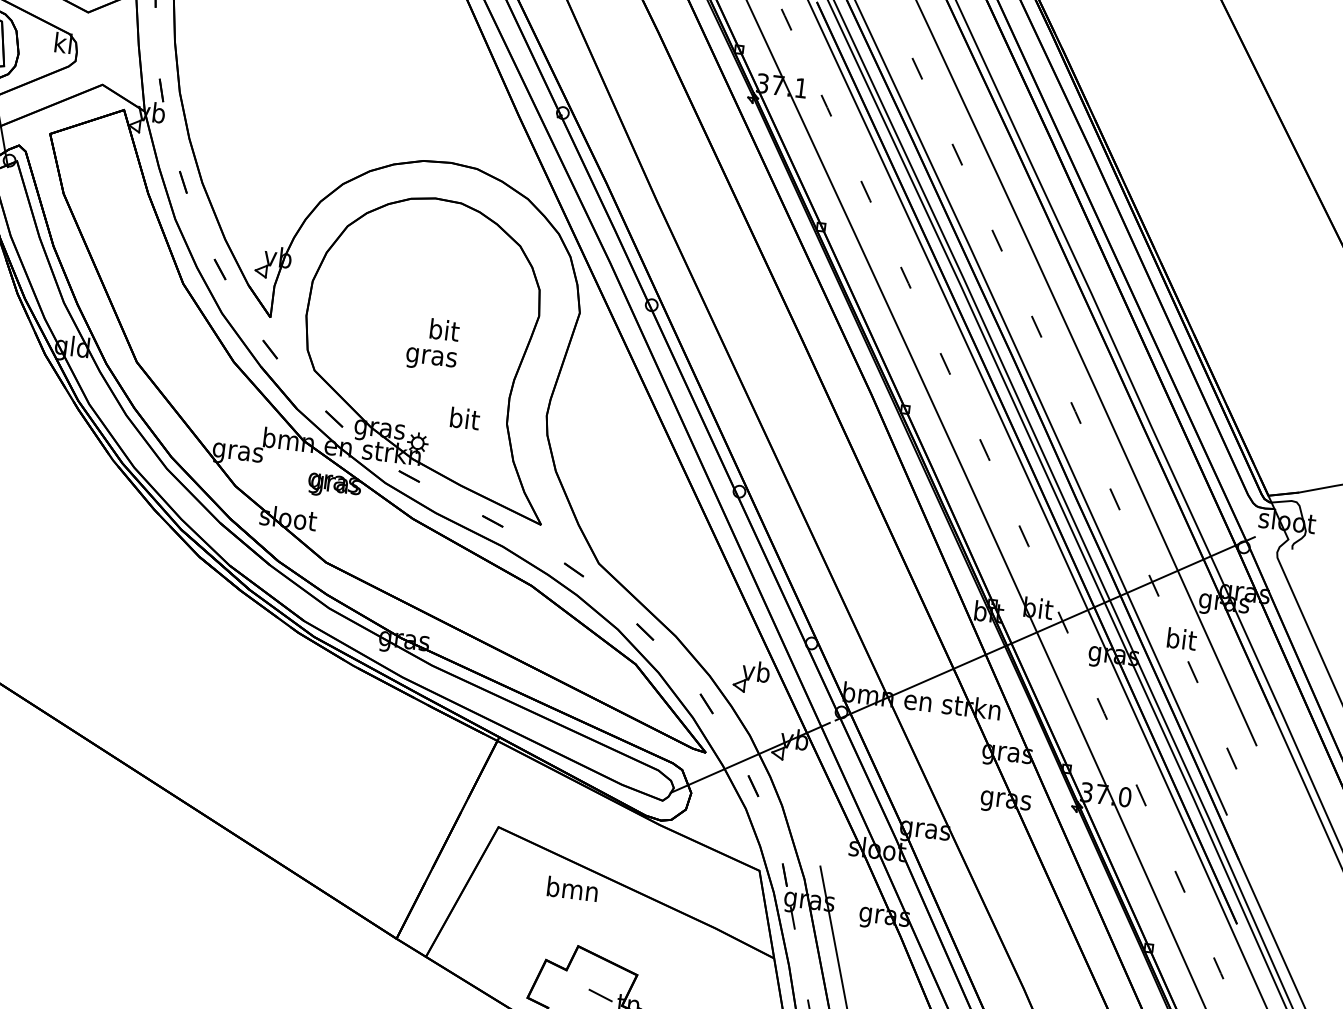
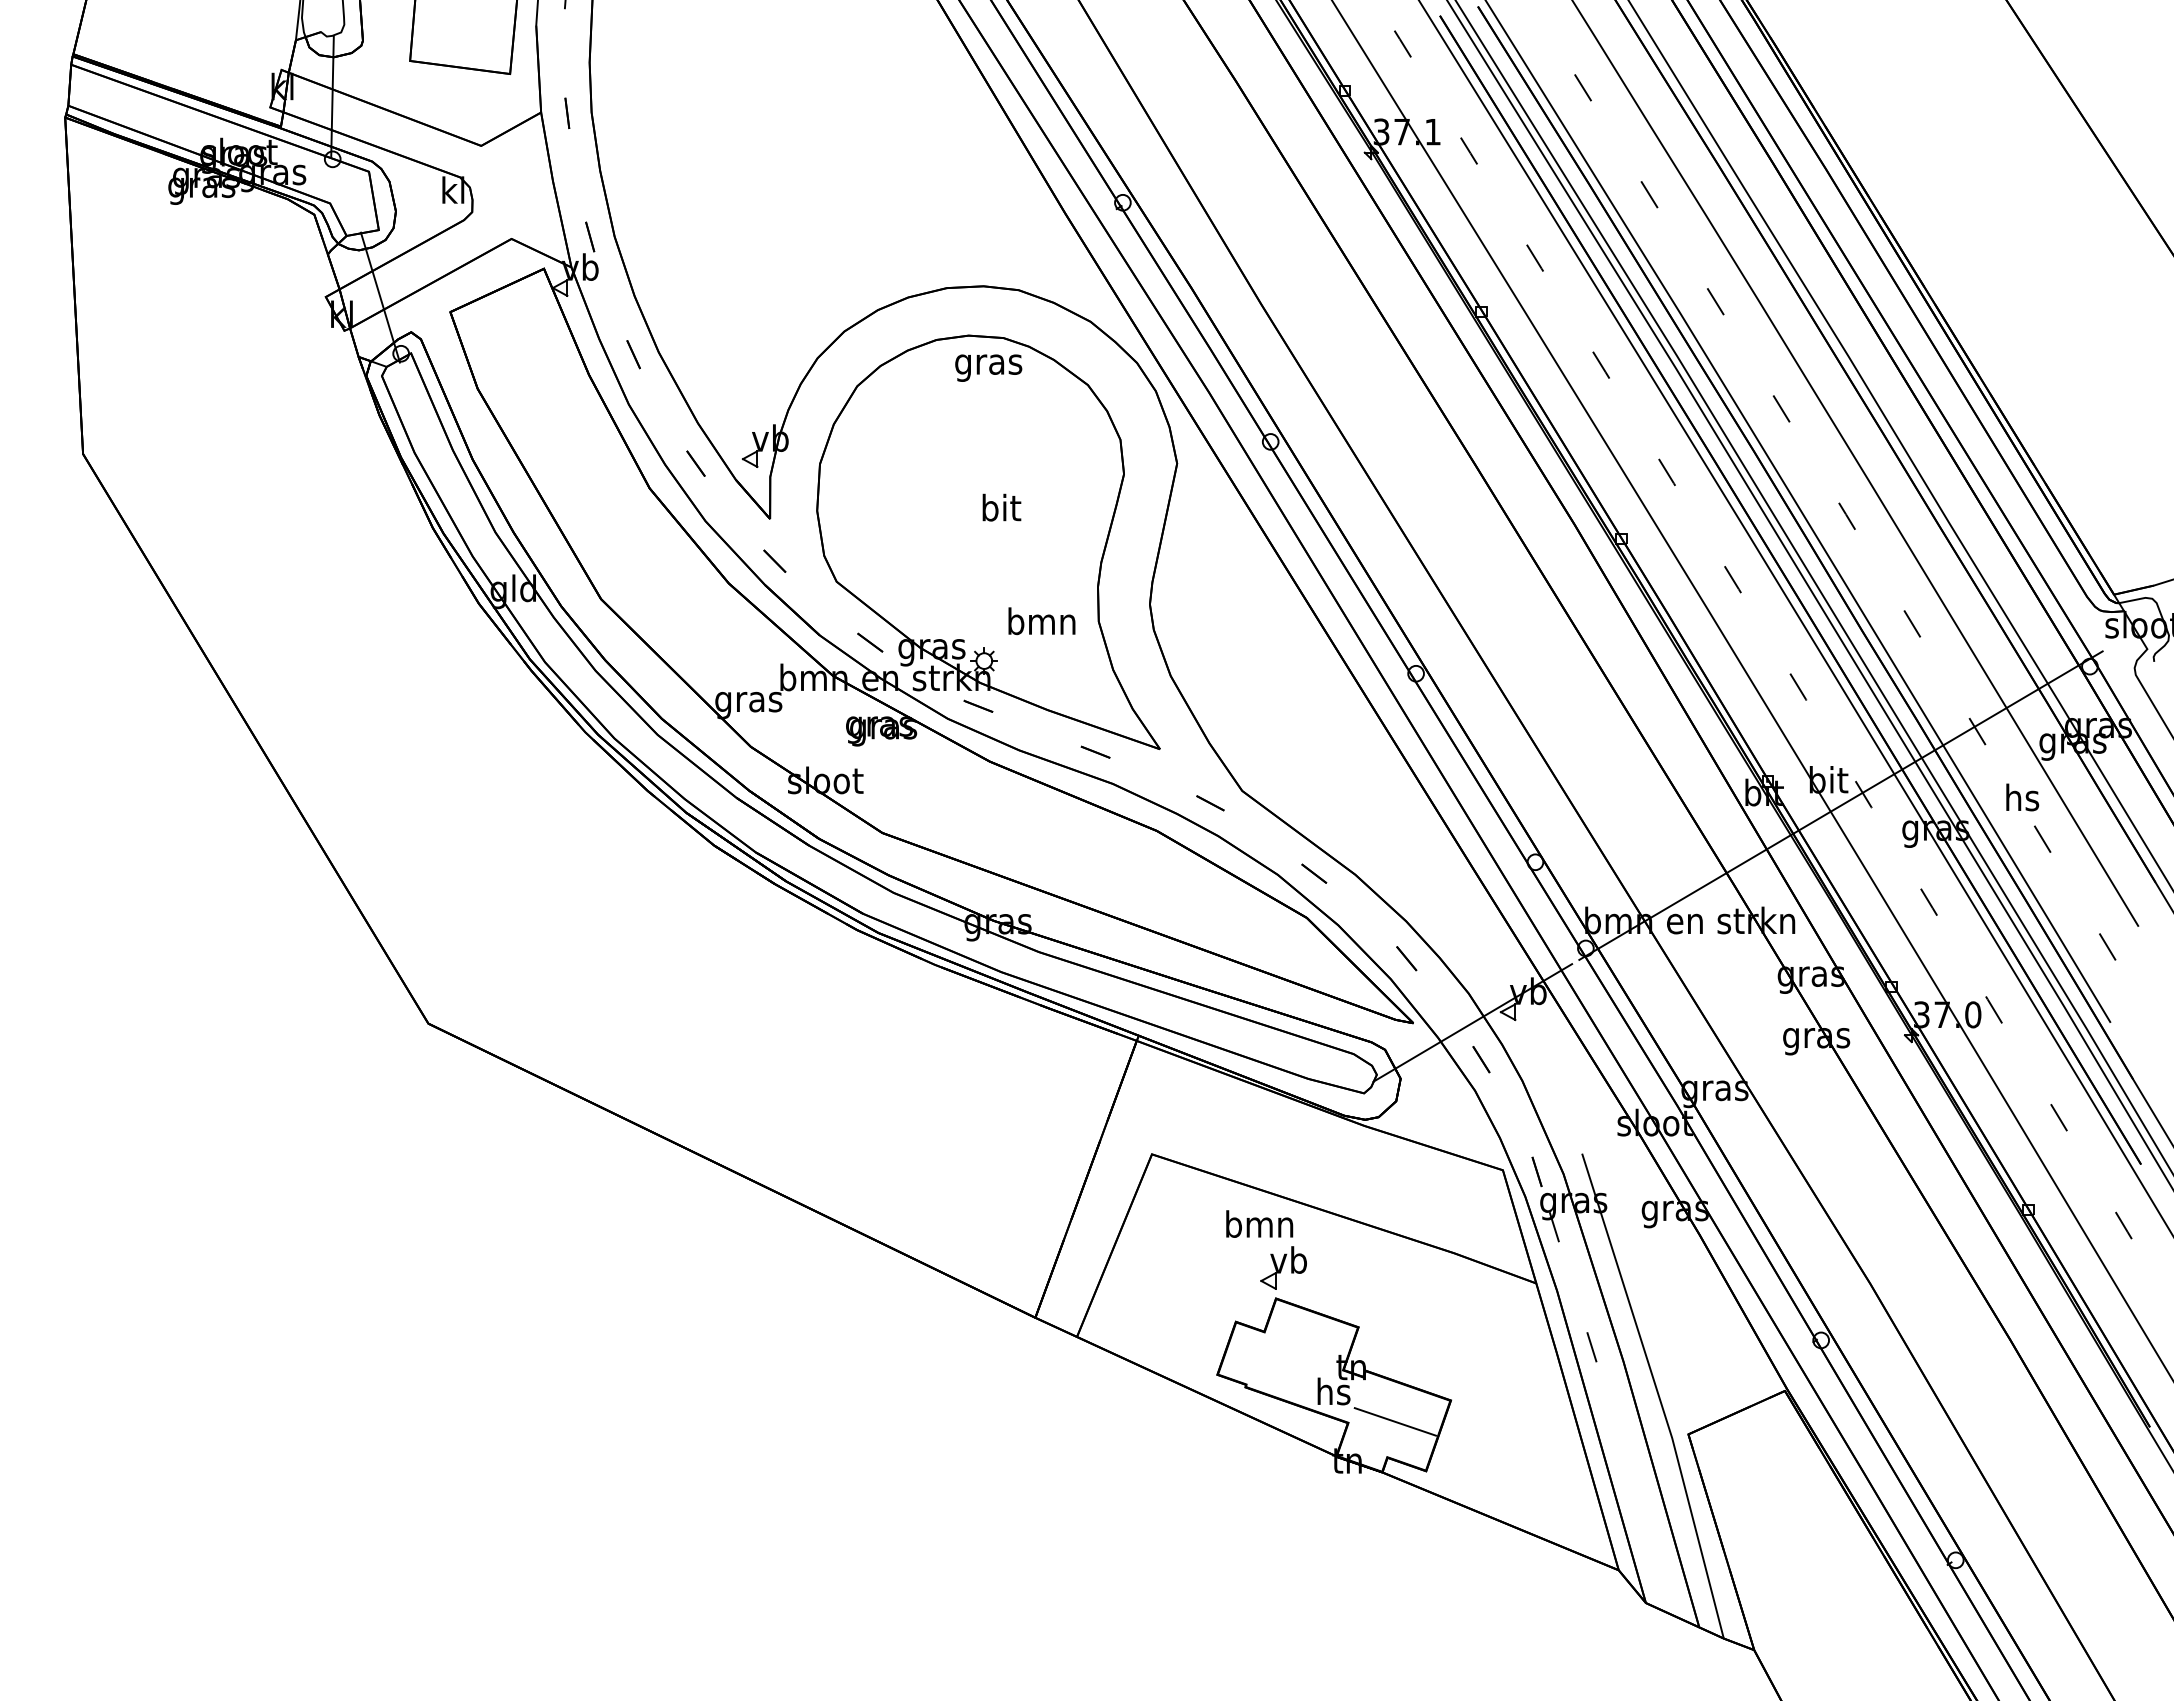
text: (431, 359) -> (988, 367), moved
text: (464, 418) -> (1041, 621), bit -> bmn
text: (1182, 639) -> (2023, 797), bit -> hs
part: (751, 676) -> (1283, 1267), moved
line: (600, 995) -> (1313, 1359), removed

